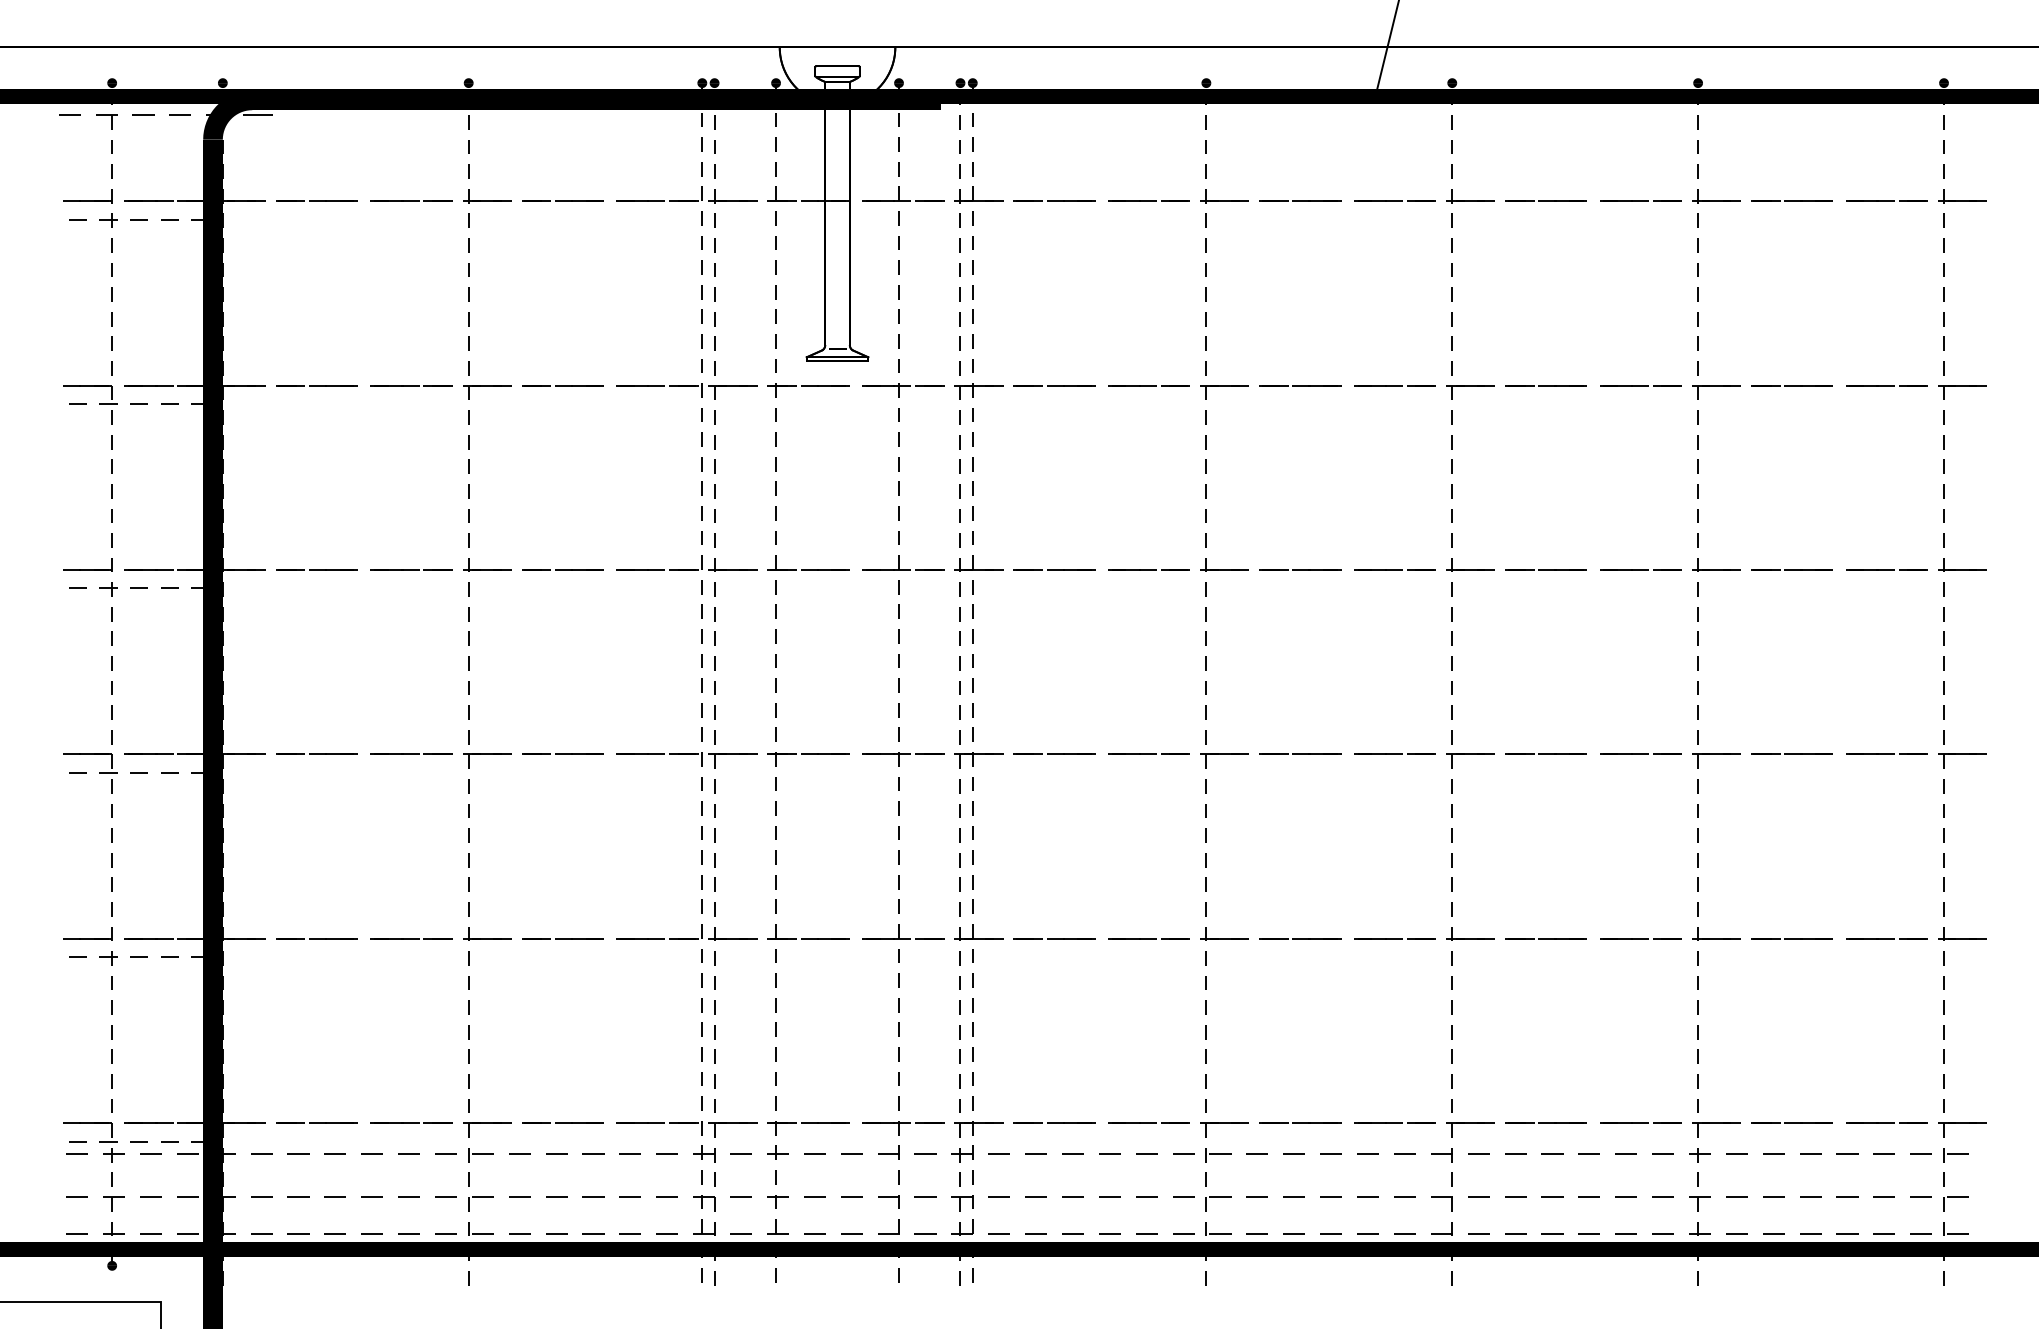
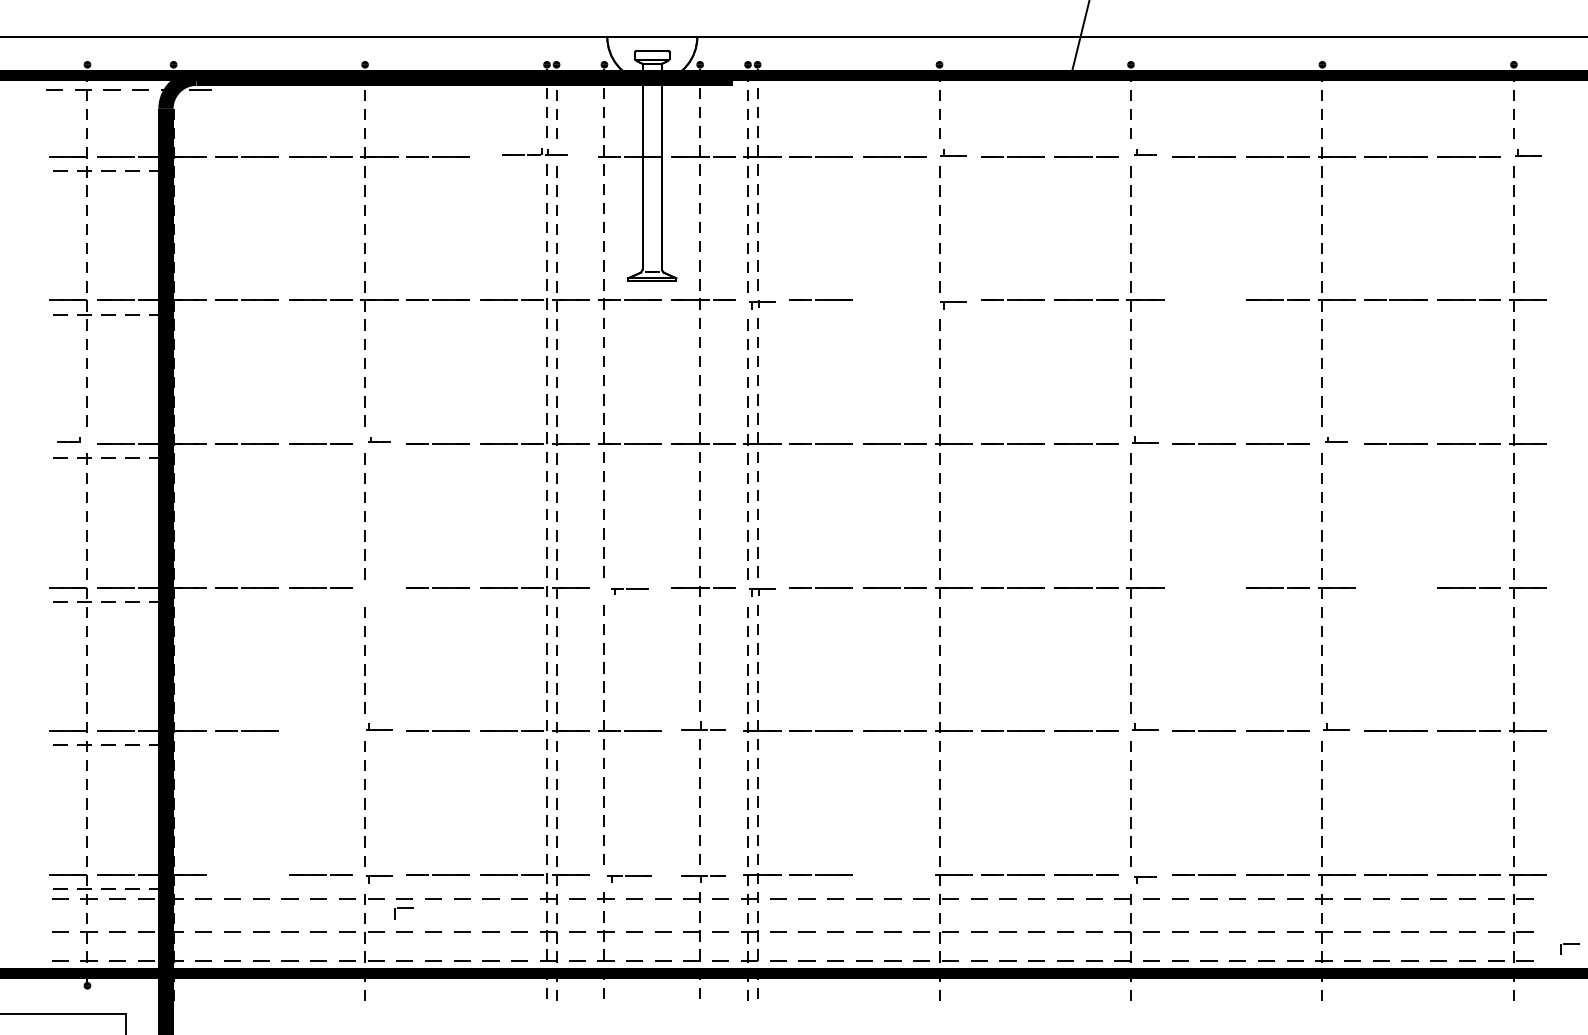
part: (686, 194) -> (534, 151), size x0.6
part: (1224, 196) -> (953, 153), size x0.7
part: (1470, 196) -> (1145, 153), size x0.6
part: (1962, 196) -> (1528, 153), size x0.7
line: (1148, 385) -> (894, 300), removed
line: (1545, 385) -> (1203, 300), removed
part: (978, 391) -> (762, 304), size x0.7
part: (1224, 392) -> (953, 305), size x0.7
part: (87, 564) -> (68, 439), size x0.6
part: (487, 564) -> (379, 439), size x0.6
part: (1470, 564) -> (1145, 439), size x0.7
part: (1716, 564) -> (1336, 439), size x0.6
line: (1545, 753) -> (1203, 586), removed
line: (1791, 753) -> (1395, 586), removed
part: (808, 759) -> (629, 591), size x0.6
part: (487, 760) -> (379, 592), removed
part: (978, 760) -> (762, 592), size x0.7
part: (903, 931) -> (703, 725), size x0.7
part: (487, 933) -> (379, 726), size x0.7
part: (1470, 933) -> (1145, 726), size x0.7
part: (1716, 933) -> (1336, 726), size x0.7
line: (411, 938) -> (320, 730), removed
line: (316, 1122) -> (246, 874), removed
line: (1148, 1122) -> (894, 874), removed
part: (808, 1128) -> (629, 878), size x0.7
part: (903, 1128) -> (703, 878), size x0.7
part: (487, 1129) -> (379, 879), size x0.7
part: (1470, 1129) -> (1145, 879), size x0.6
part: (518, 1172) -> (403, 913), added
part: (2015, 1218) -> (1569, 948), added

